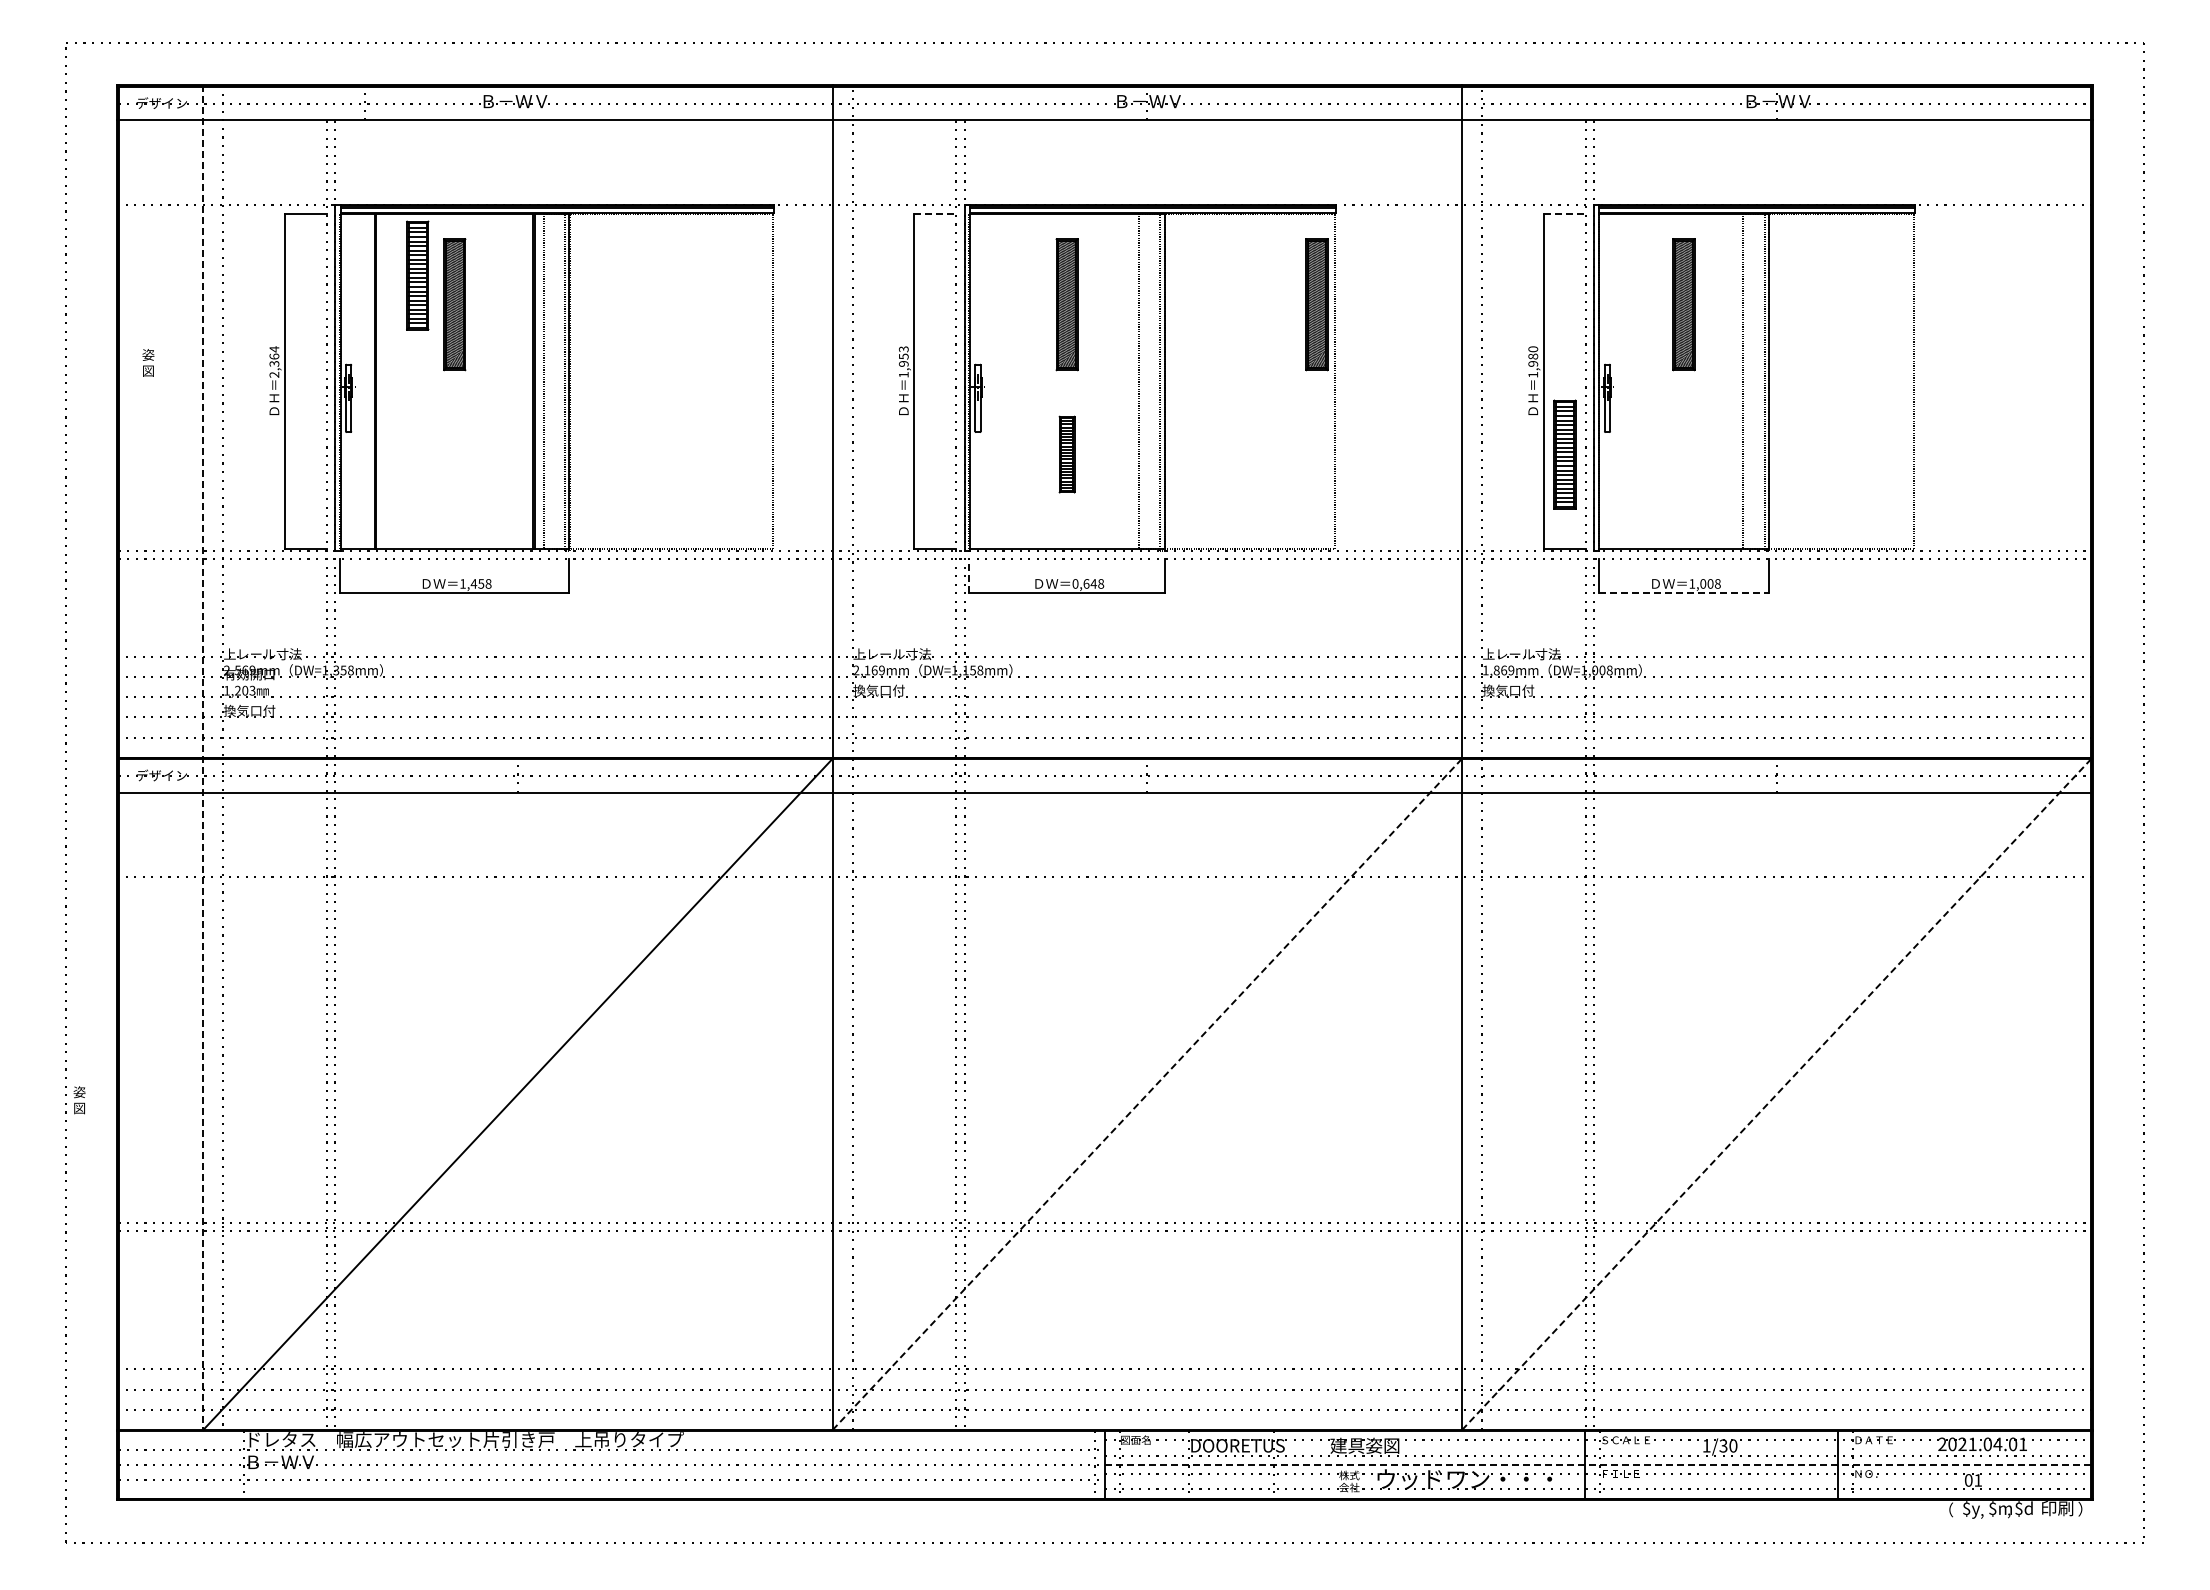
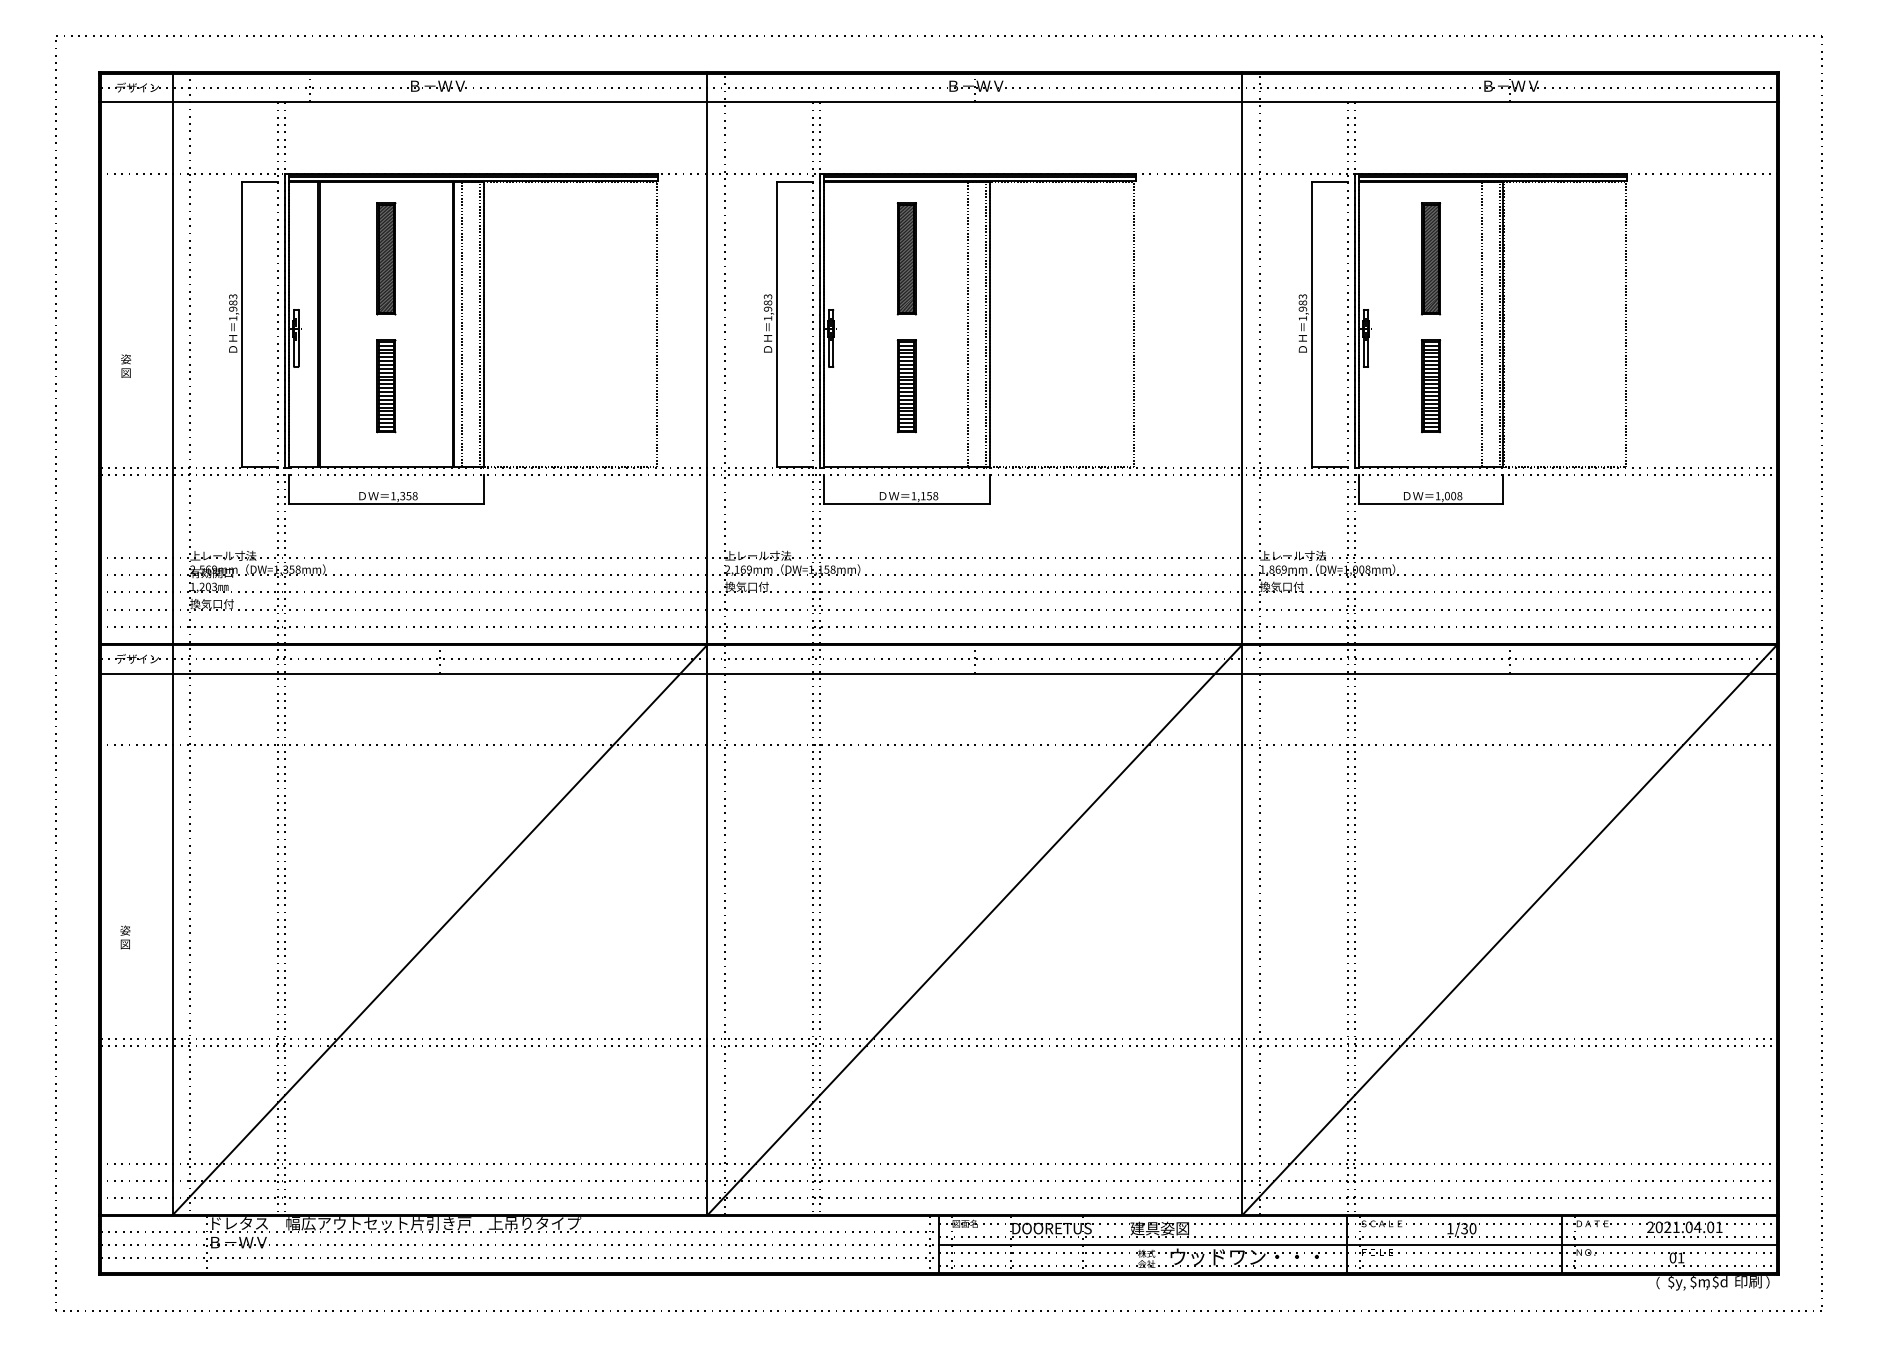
line: (935, 214) -> (794, 182), dashed -> solid
line: (1565, 214) -> (1330, 182), dashed -> solid
part: (417, 275) -> (386, 386), moved
part: (1316, 304) -> (1118, 258), removed
text: (1533, 349) -> (1303, 296), 1,980 -> 1,983
text: (903, 356) -> (767, 302), 1,953 -> 1,983
text: (274, 361) -> (233, 307), 2,364 -> 1,983
text: (148, 362) -> (126, 365), moved
part: (1066, 454) -> (906, 386), size x1.43
part: (1564, 454) -> (1430, 386), moved
line: (969, 575) -> (823, 488), dashed -> solid
text: (473, 583) -> (402, 495), 1,458 -> 1,358
text: (1084, 583) -> (921, 495), 0,648 -> 1,158
line: (1684, 592) -> (1431, 503), dashed -> solid
line: (203, 757) -> (172, 643), dashed -> solid
line: (1146, 1094) -> (974, 930), dashed -> solid
line: (1776, 1094) -> (1509, 930), dashed -> solid
text: (79, 1100) -> (125, 937), moved
line: (1598, 1464) -> (1358, 1244), dashed -> solid

